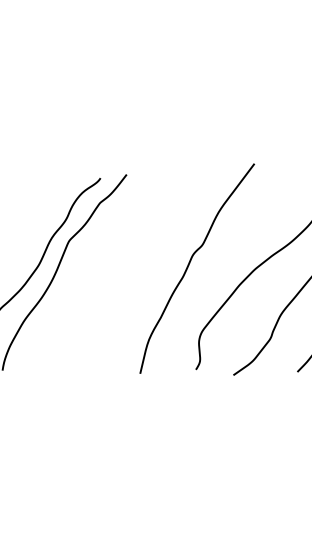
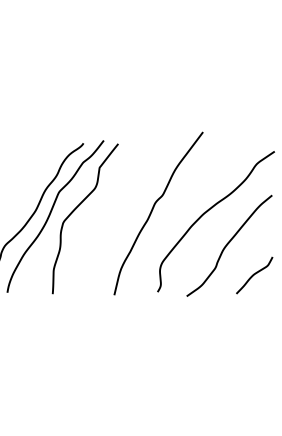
curve: (91, 263) -> (76, 209), added

